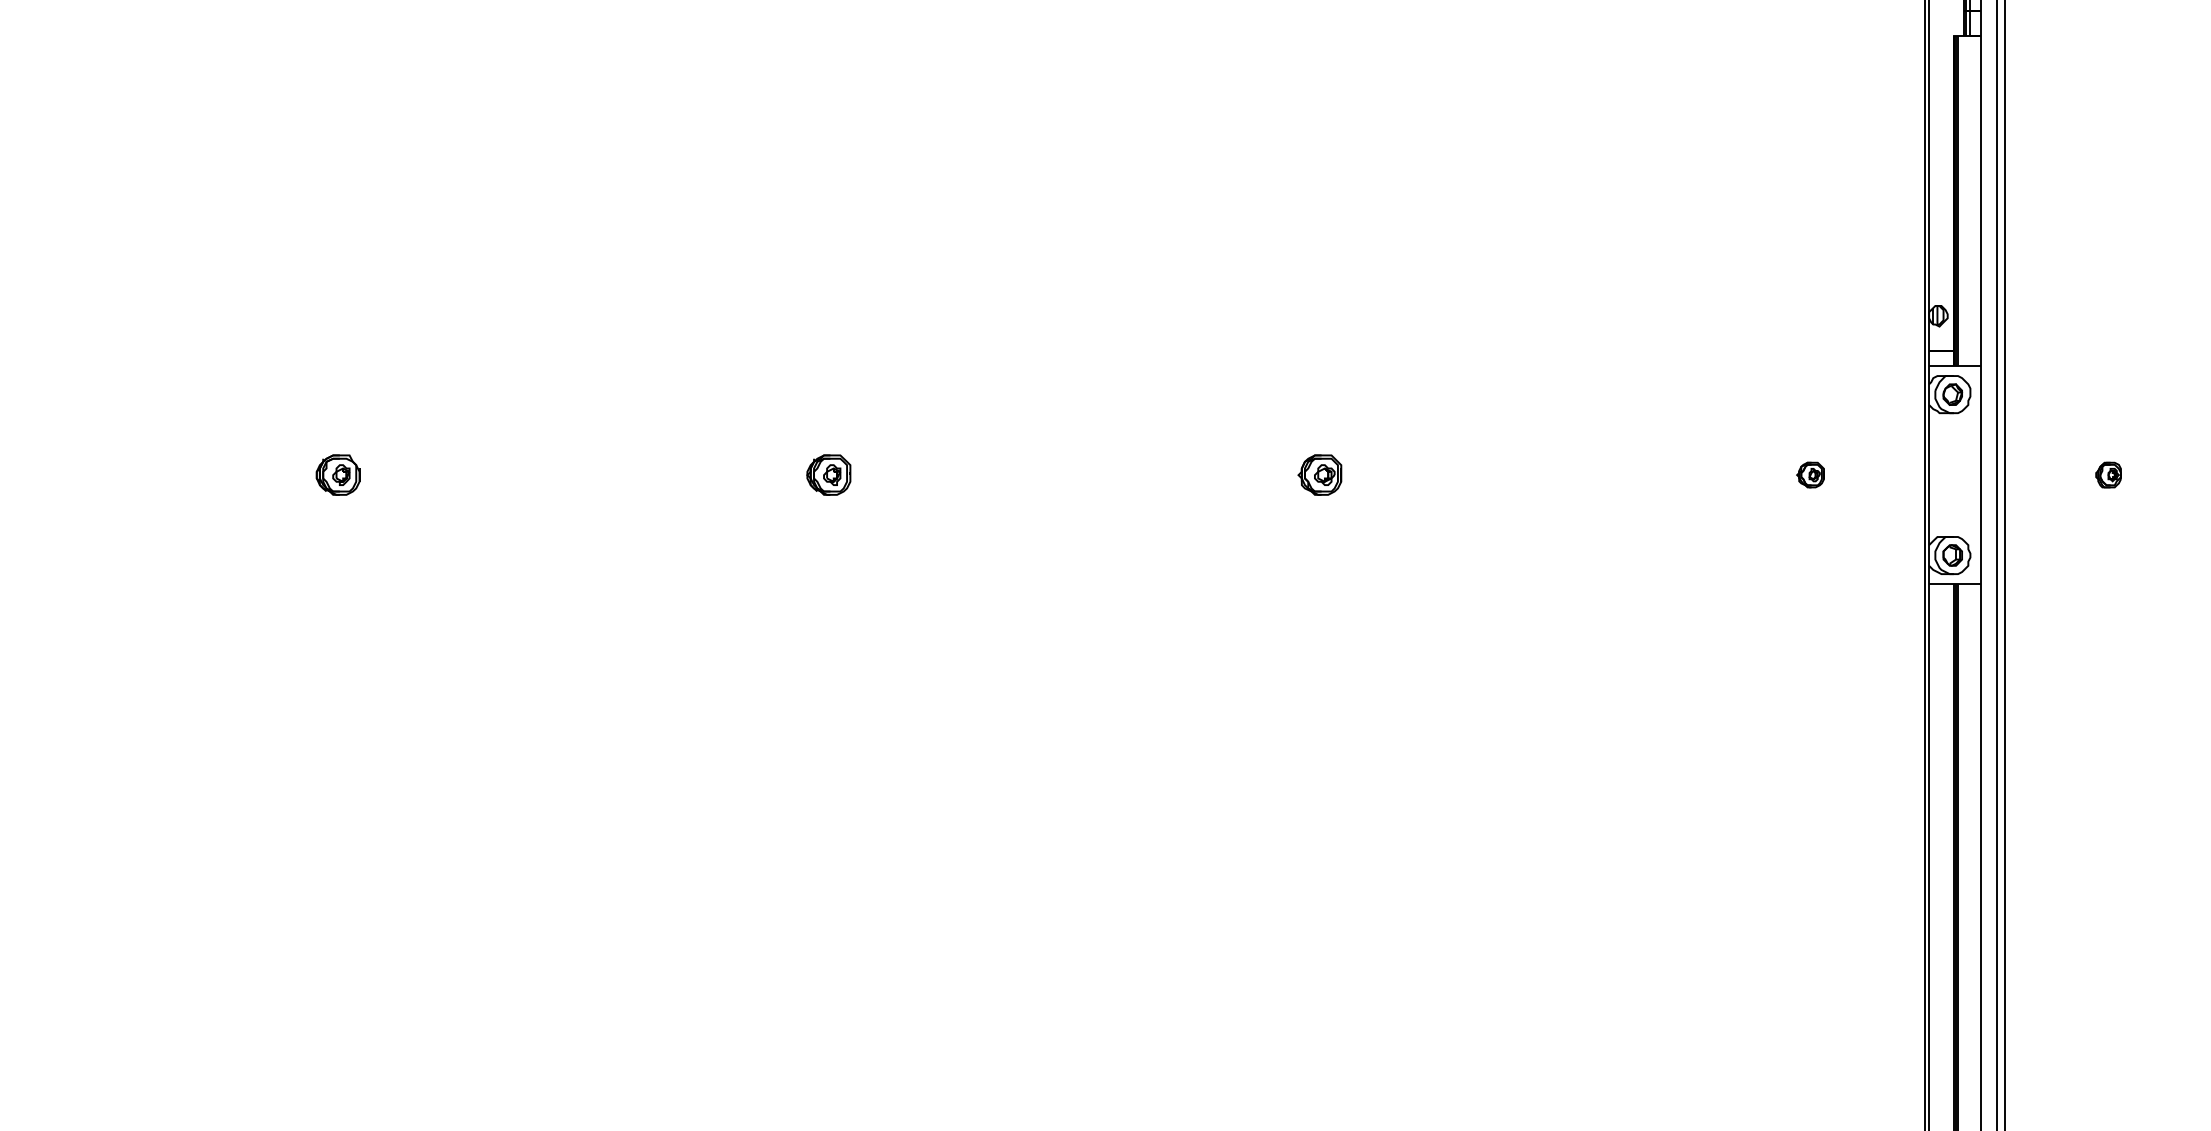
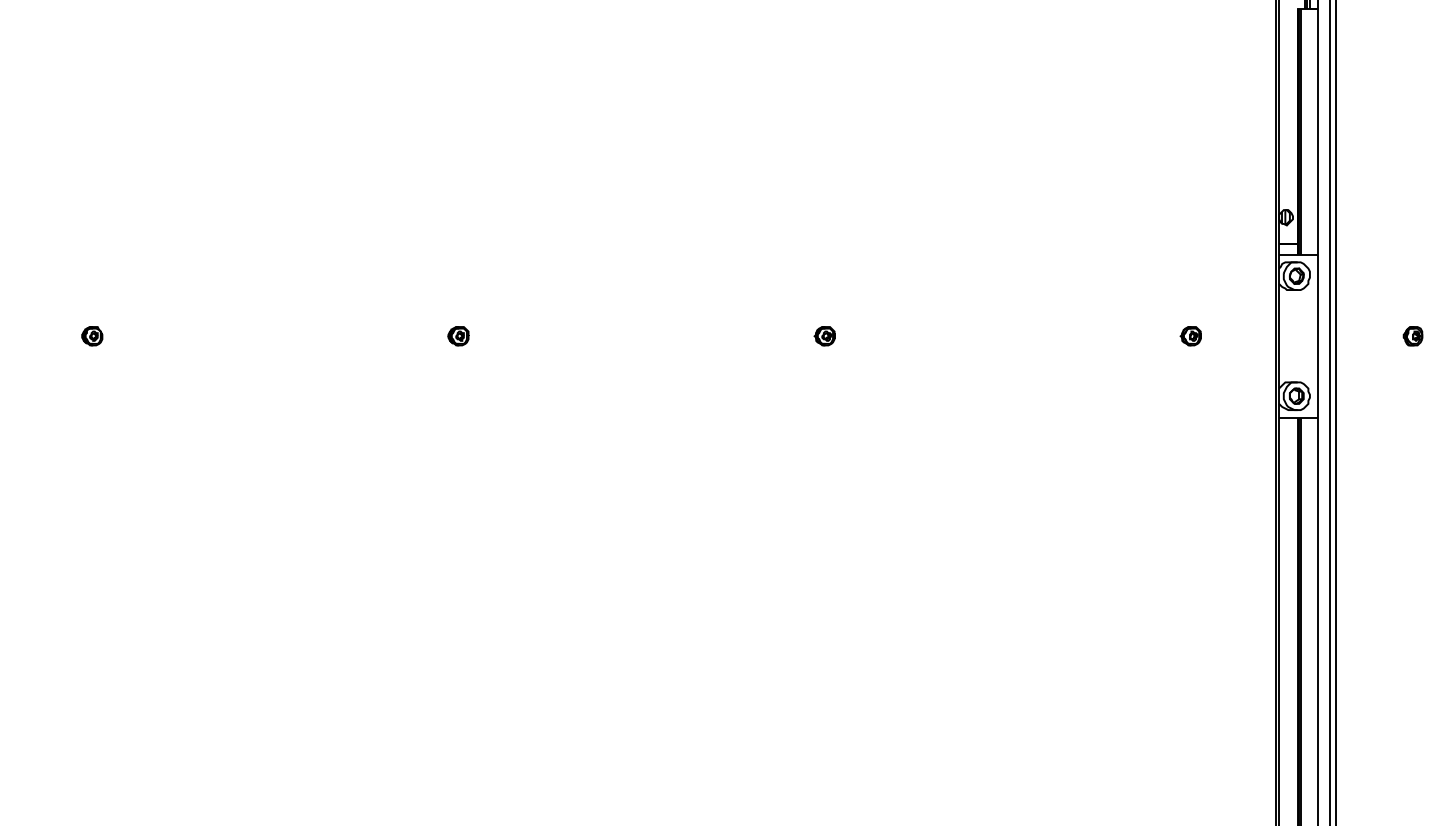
part: (337, 474) -> (91, 335), size x0.62
part: (828, 474) -> (458, 335), size x0.62
part: (1319, 474) -> (824, 335), size x0.62

